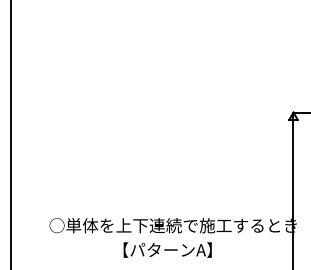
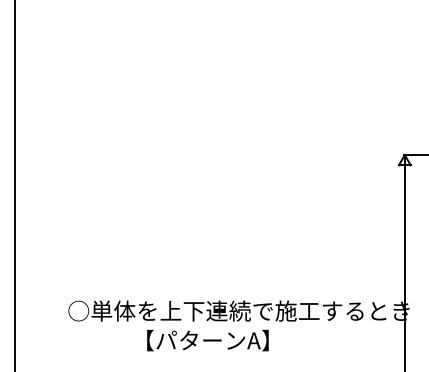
text: (167, 249) -> (207, 339), moved

